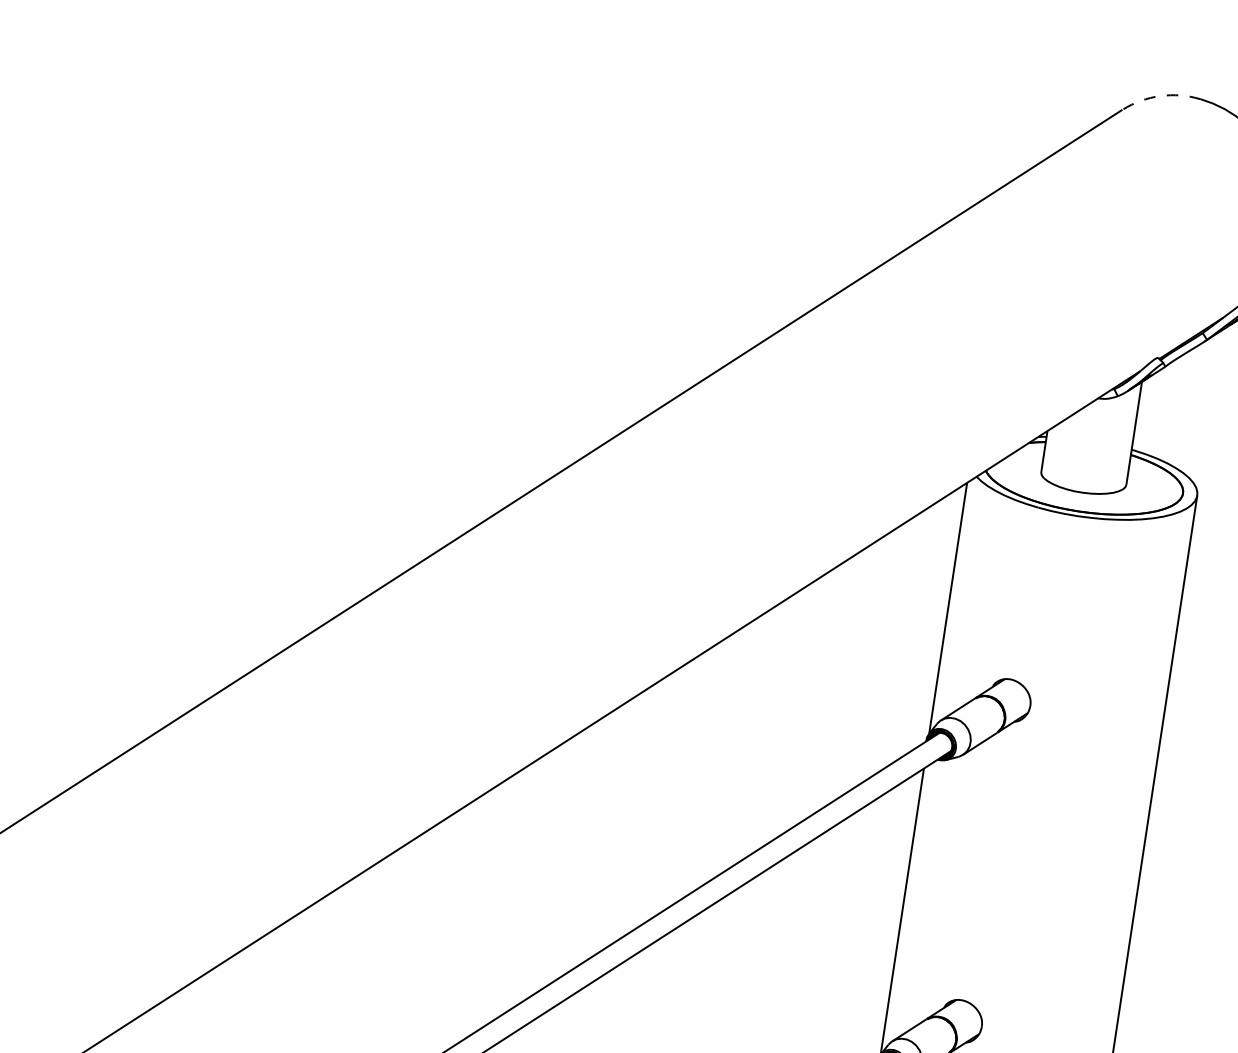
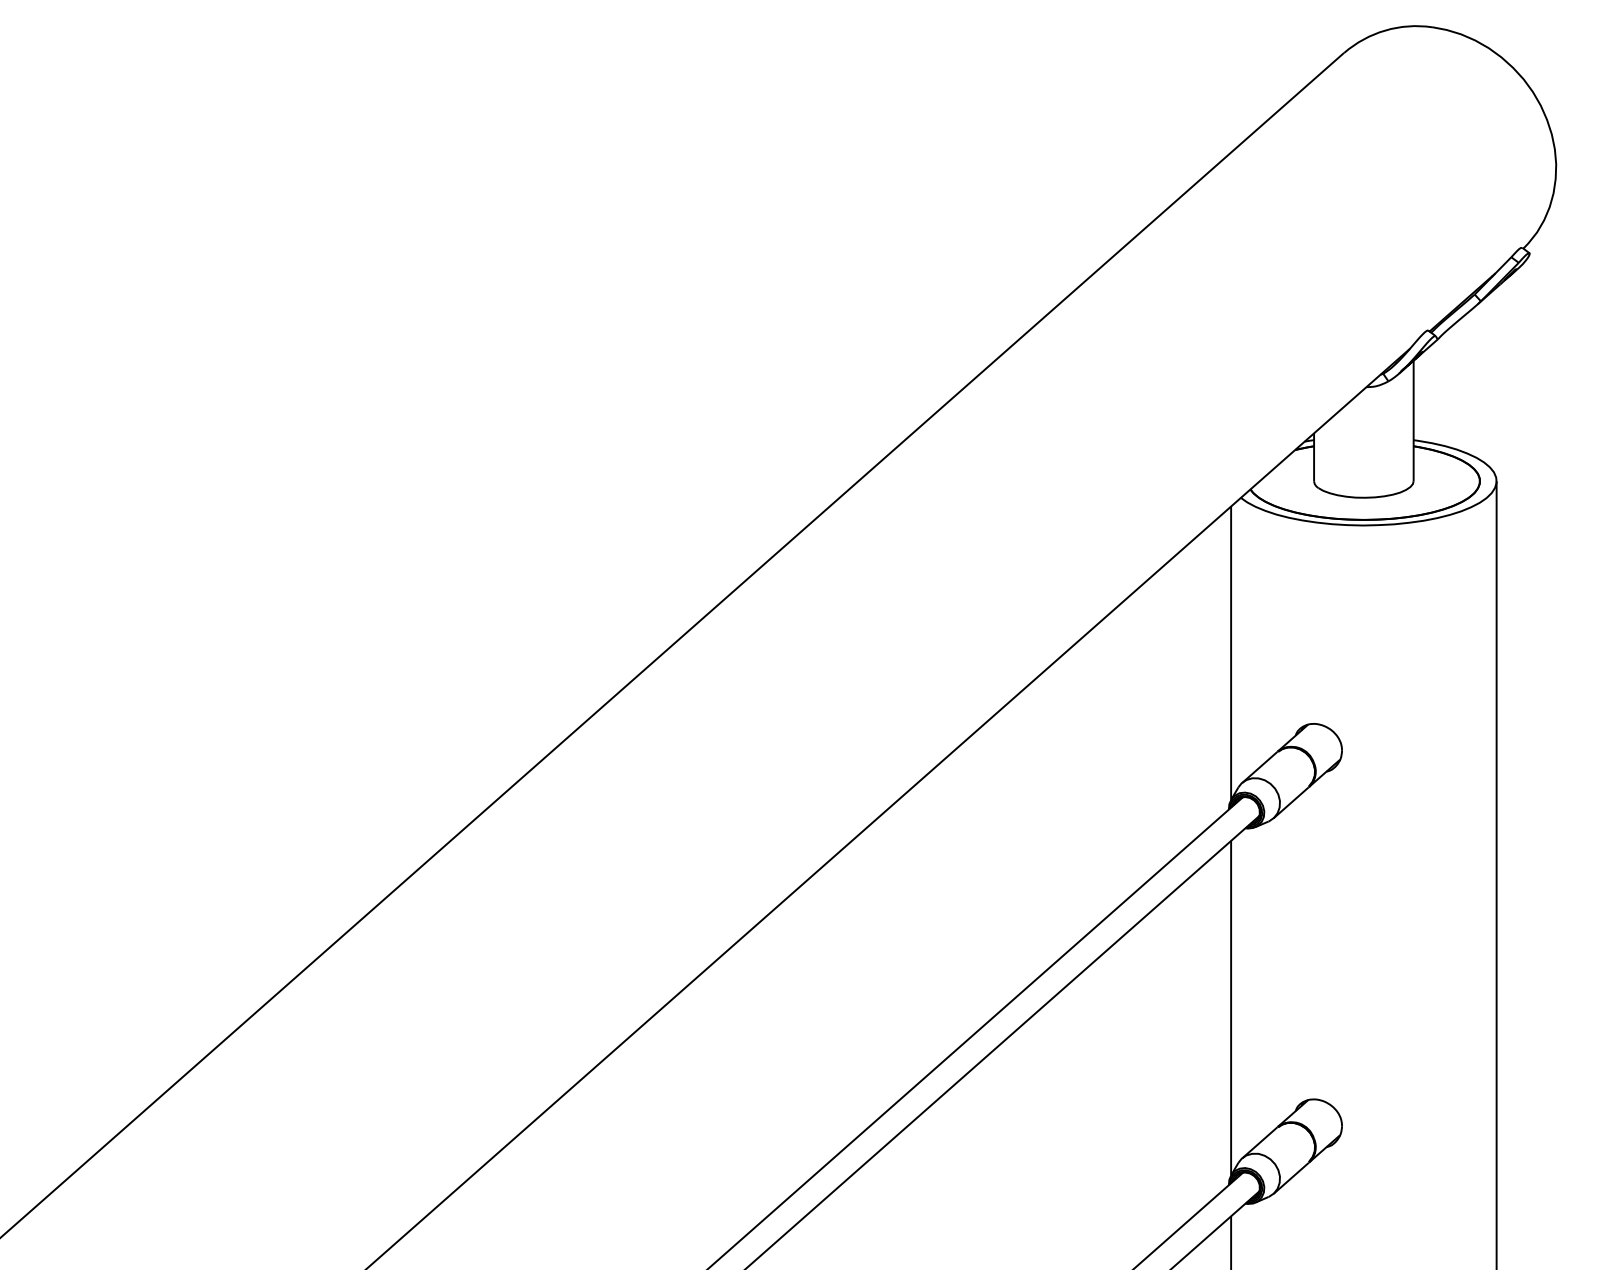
arc: (1160, 96) -> (1385, 30), dashed -> solid

